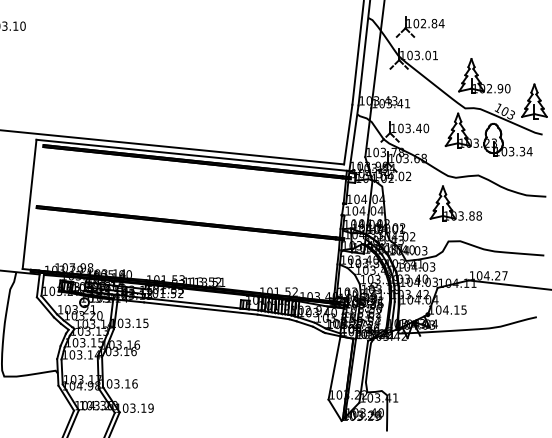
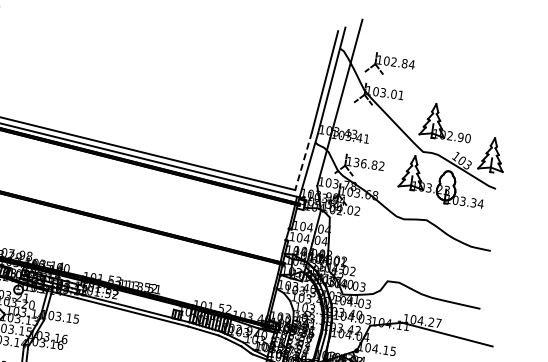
text: (413, 128) -> (369, 164), 103.40 -> 136.82
line: (348, 135) -> (303, 162), solid -> dashed
part: (455, 203) -> (399, 244), removed

